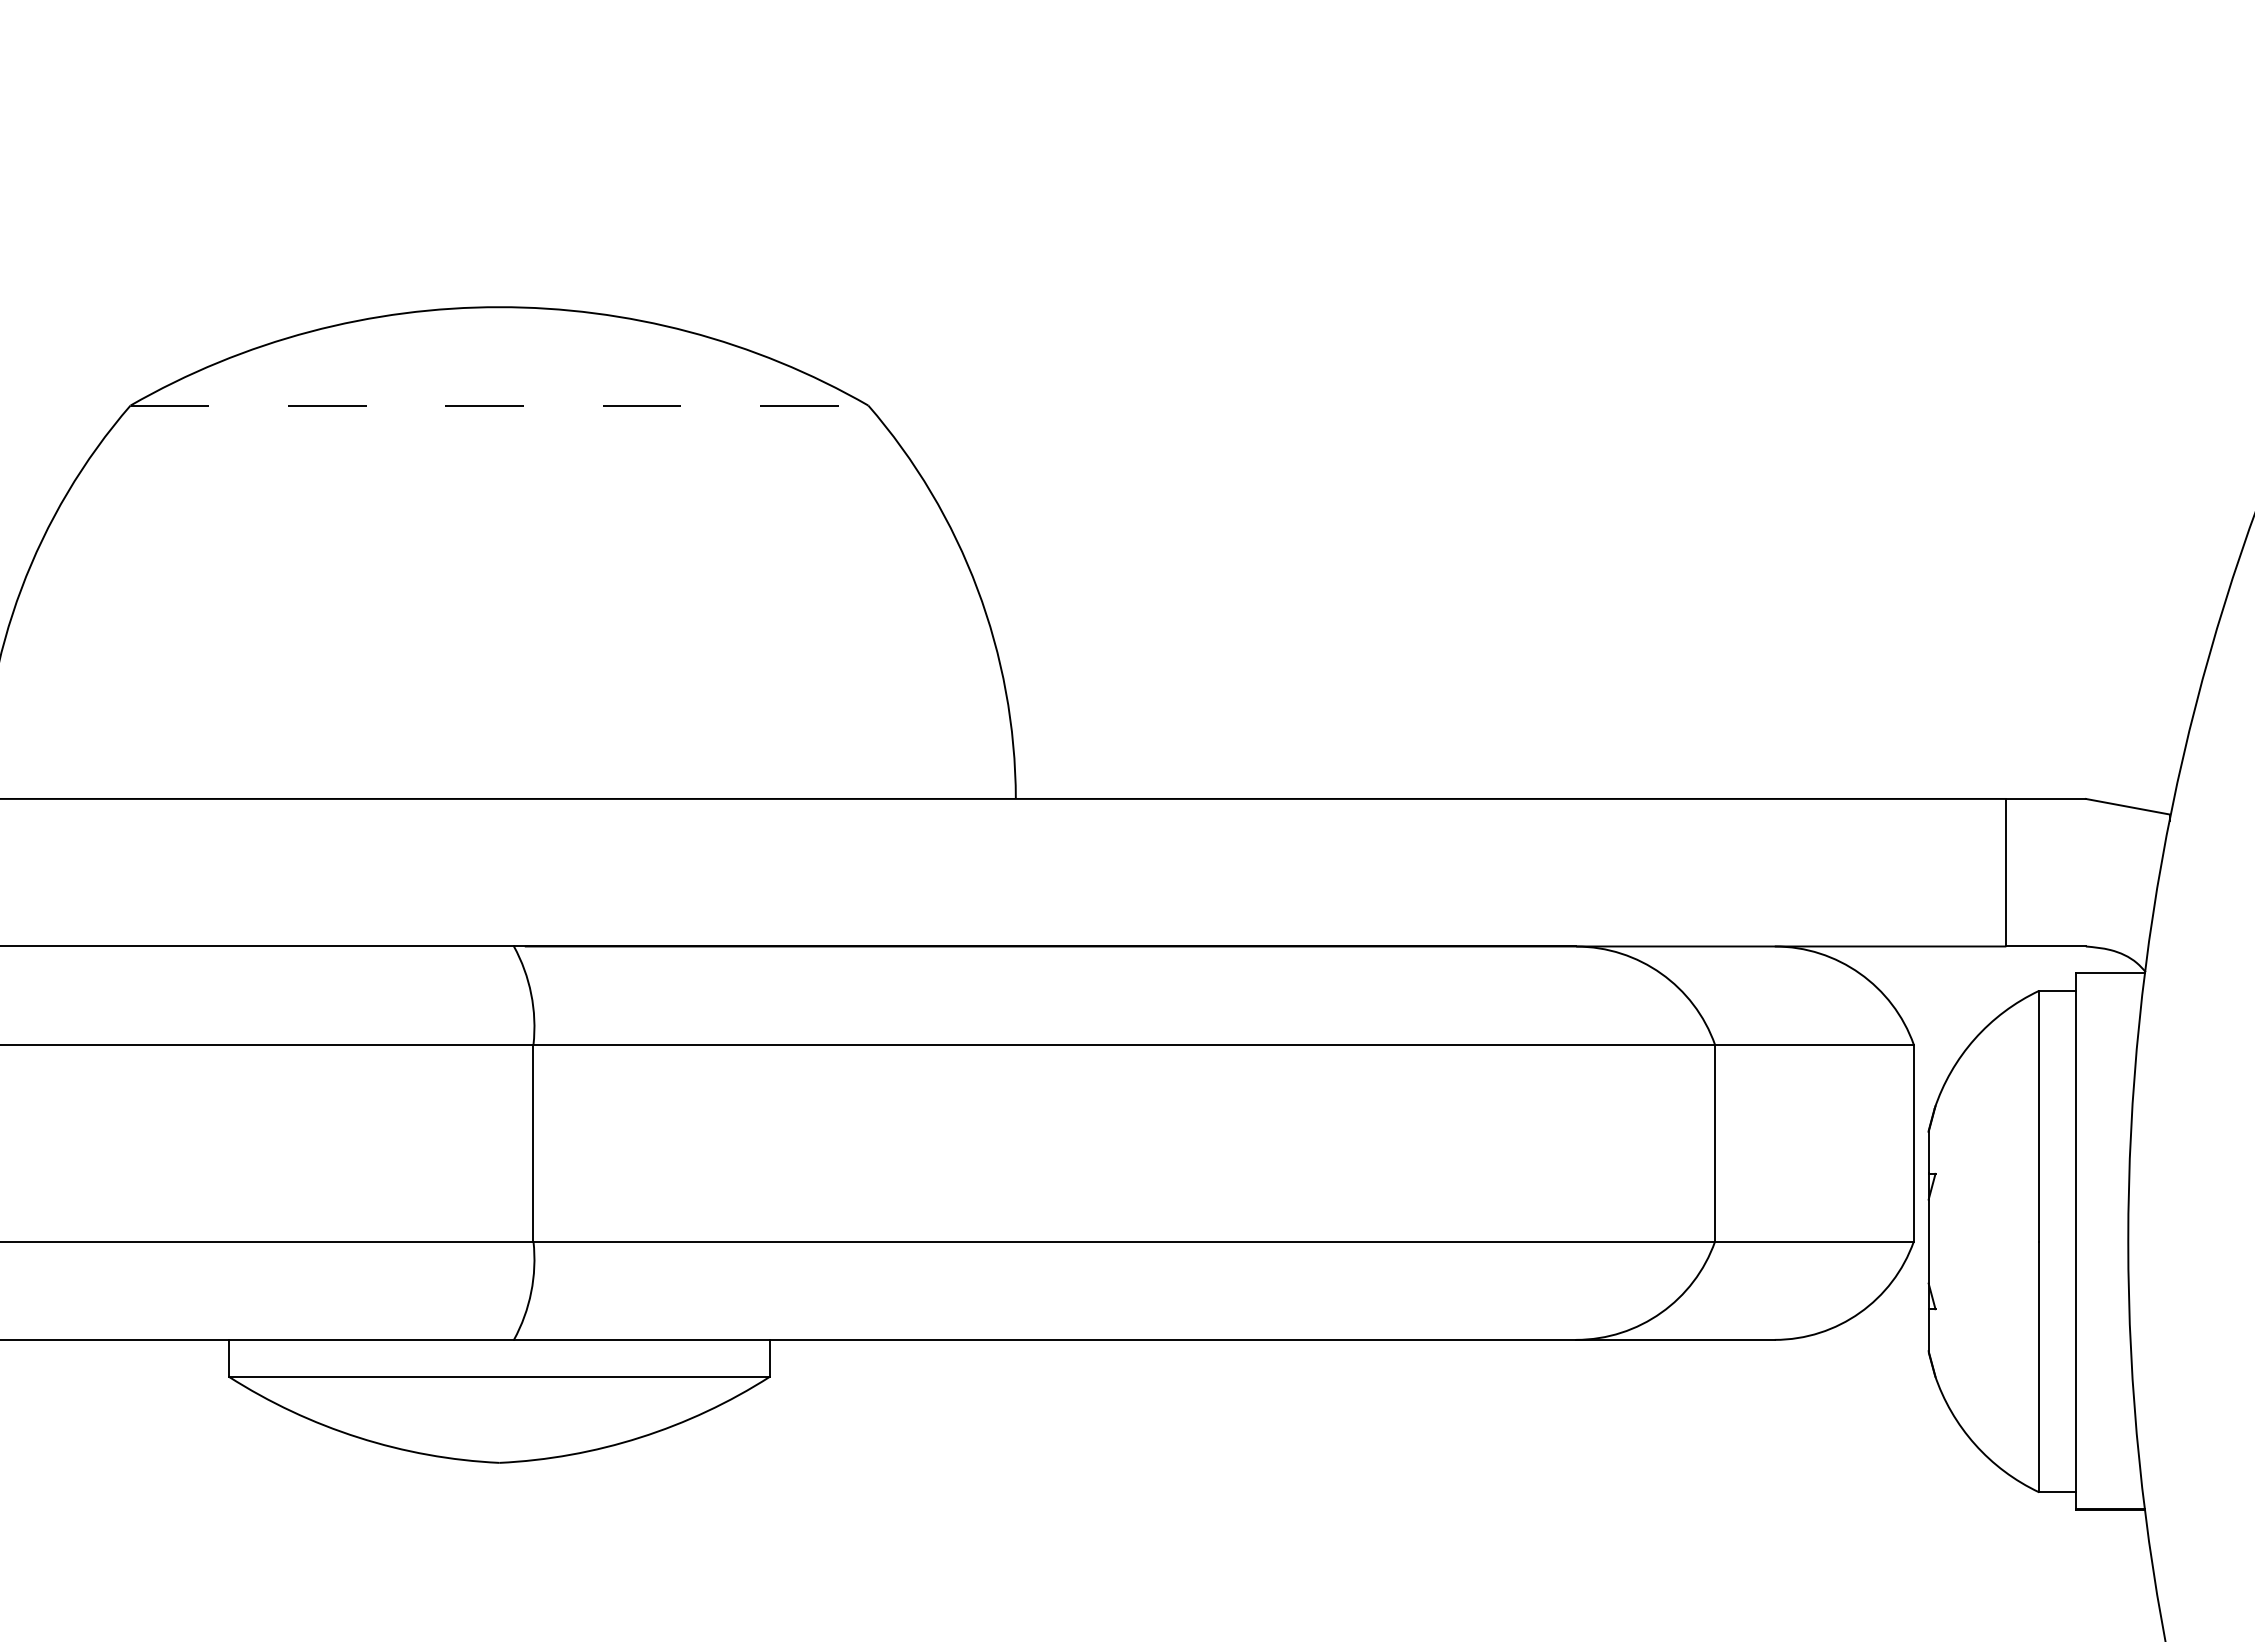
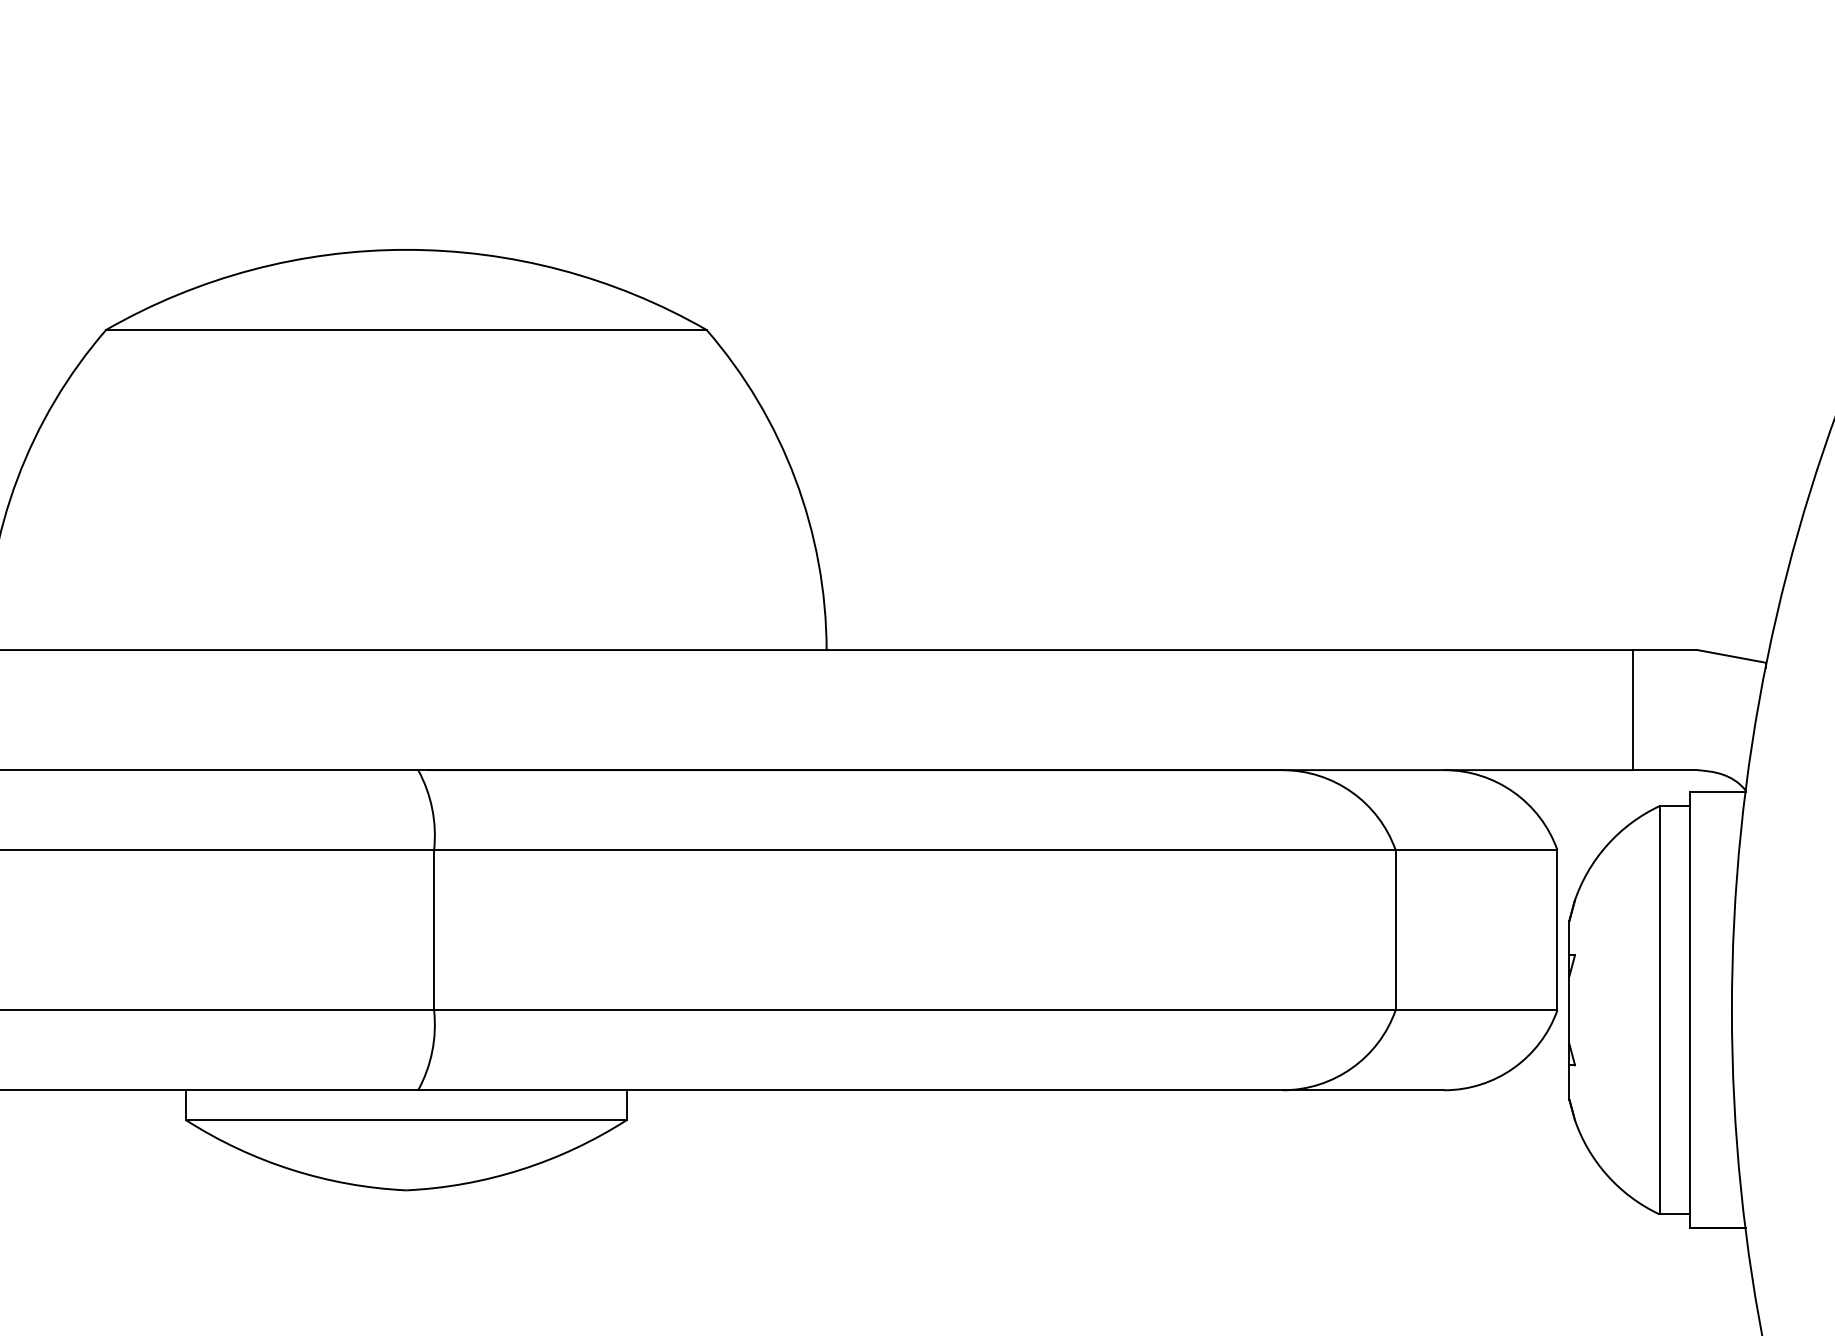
line: (499, 405) -> (406, 329), dashed -> solid

